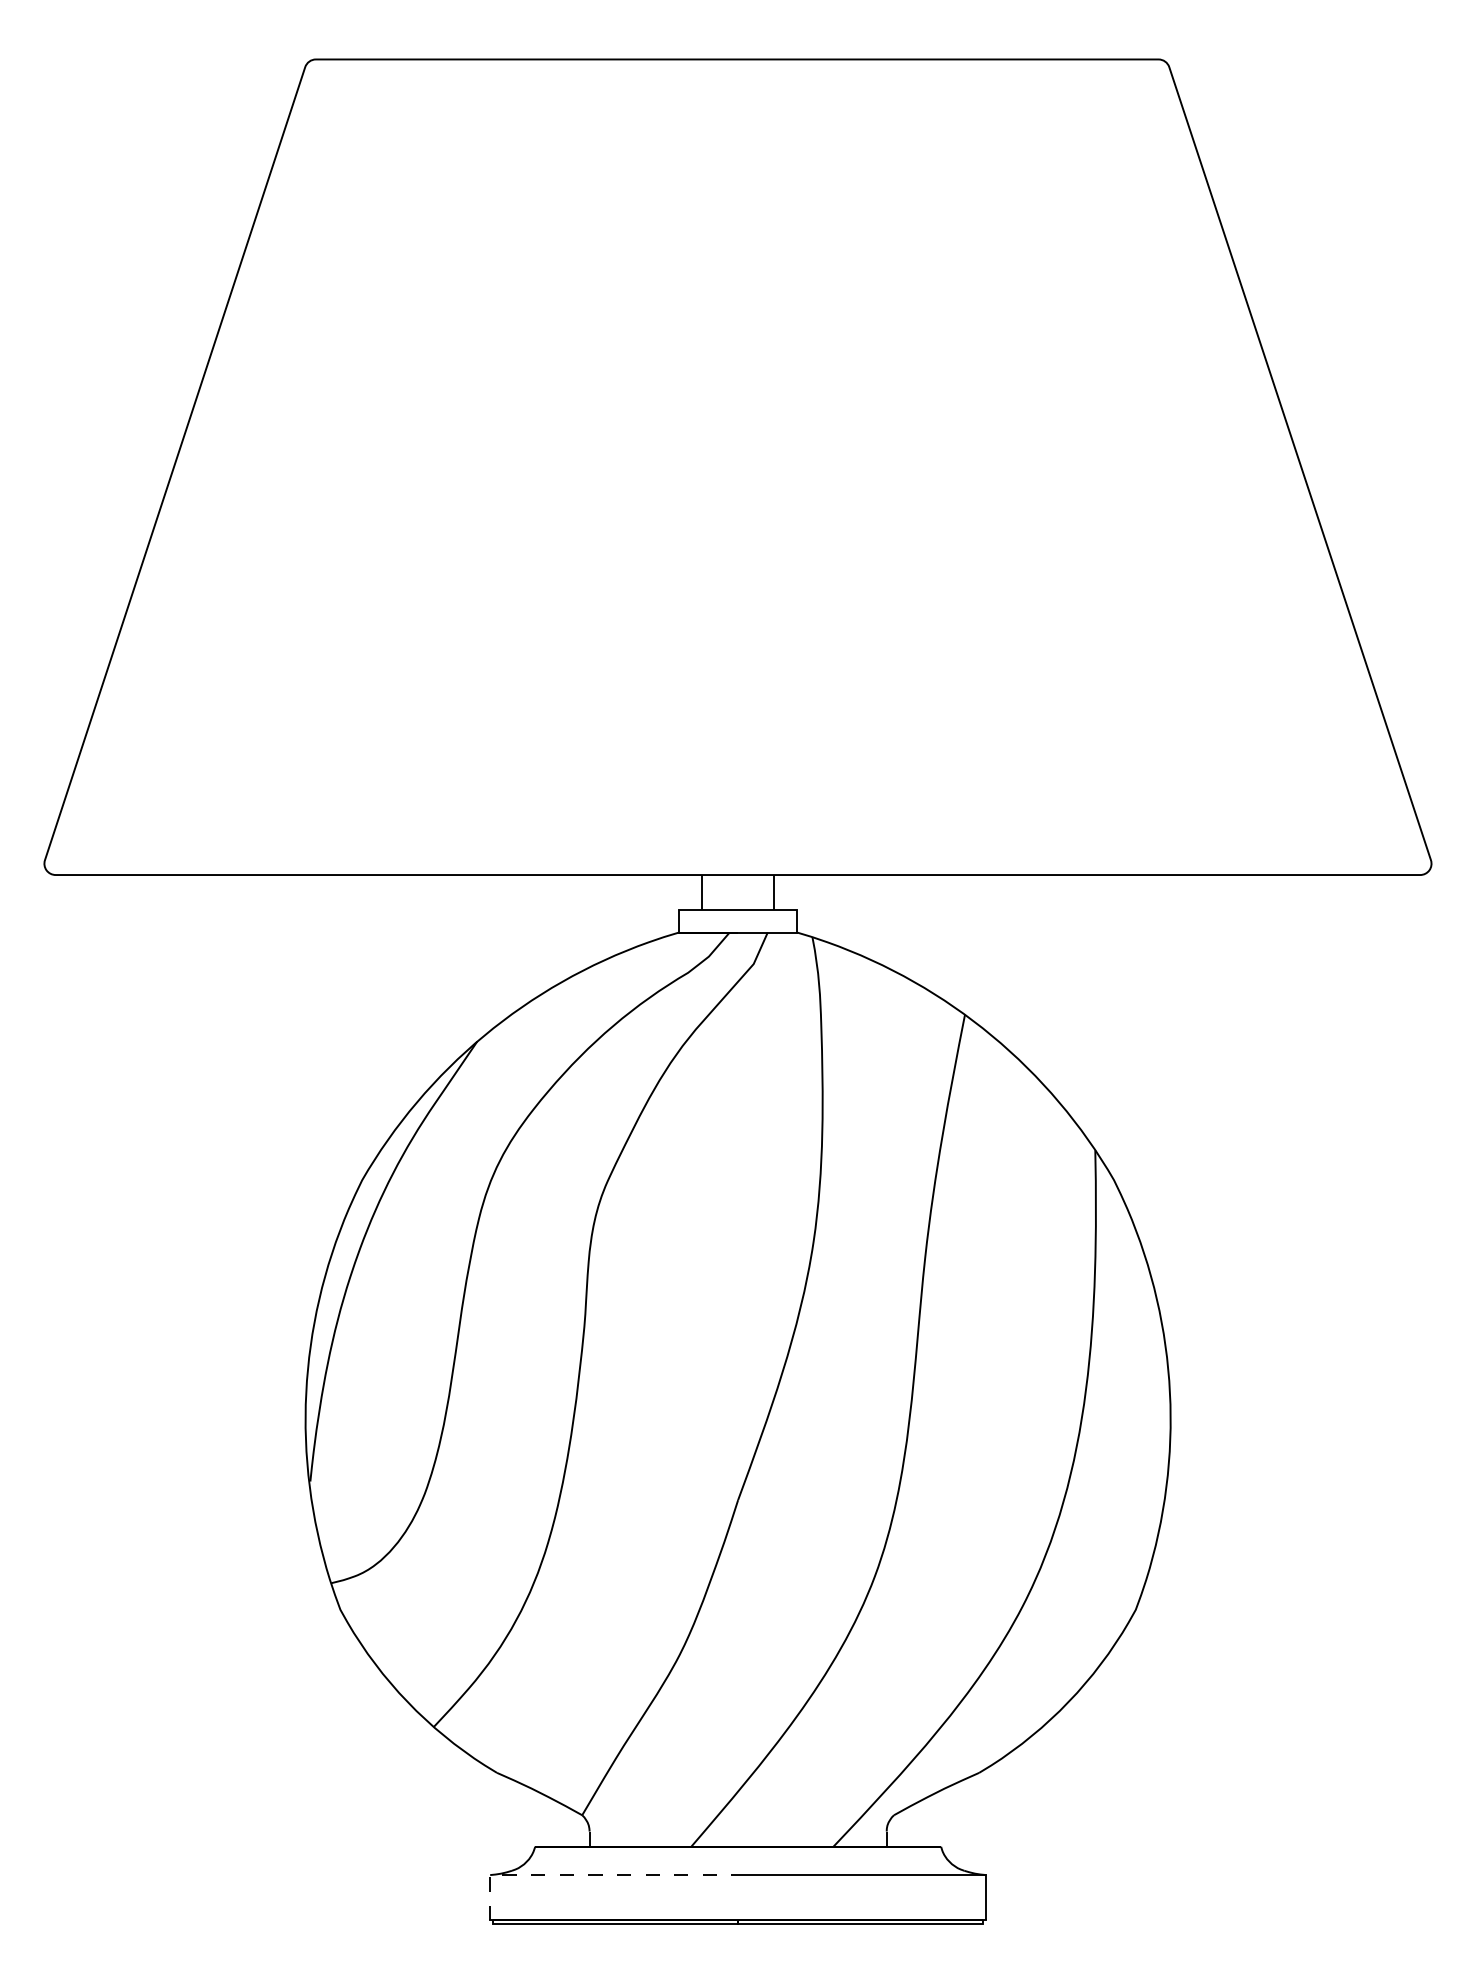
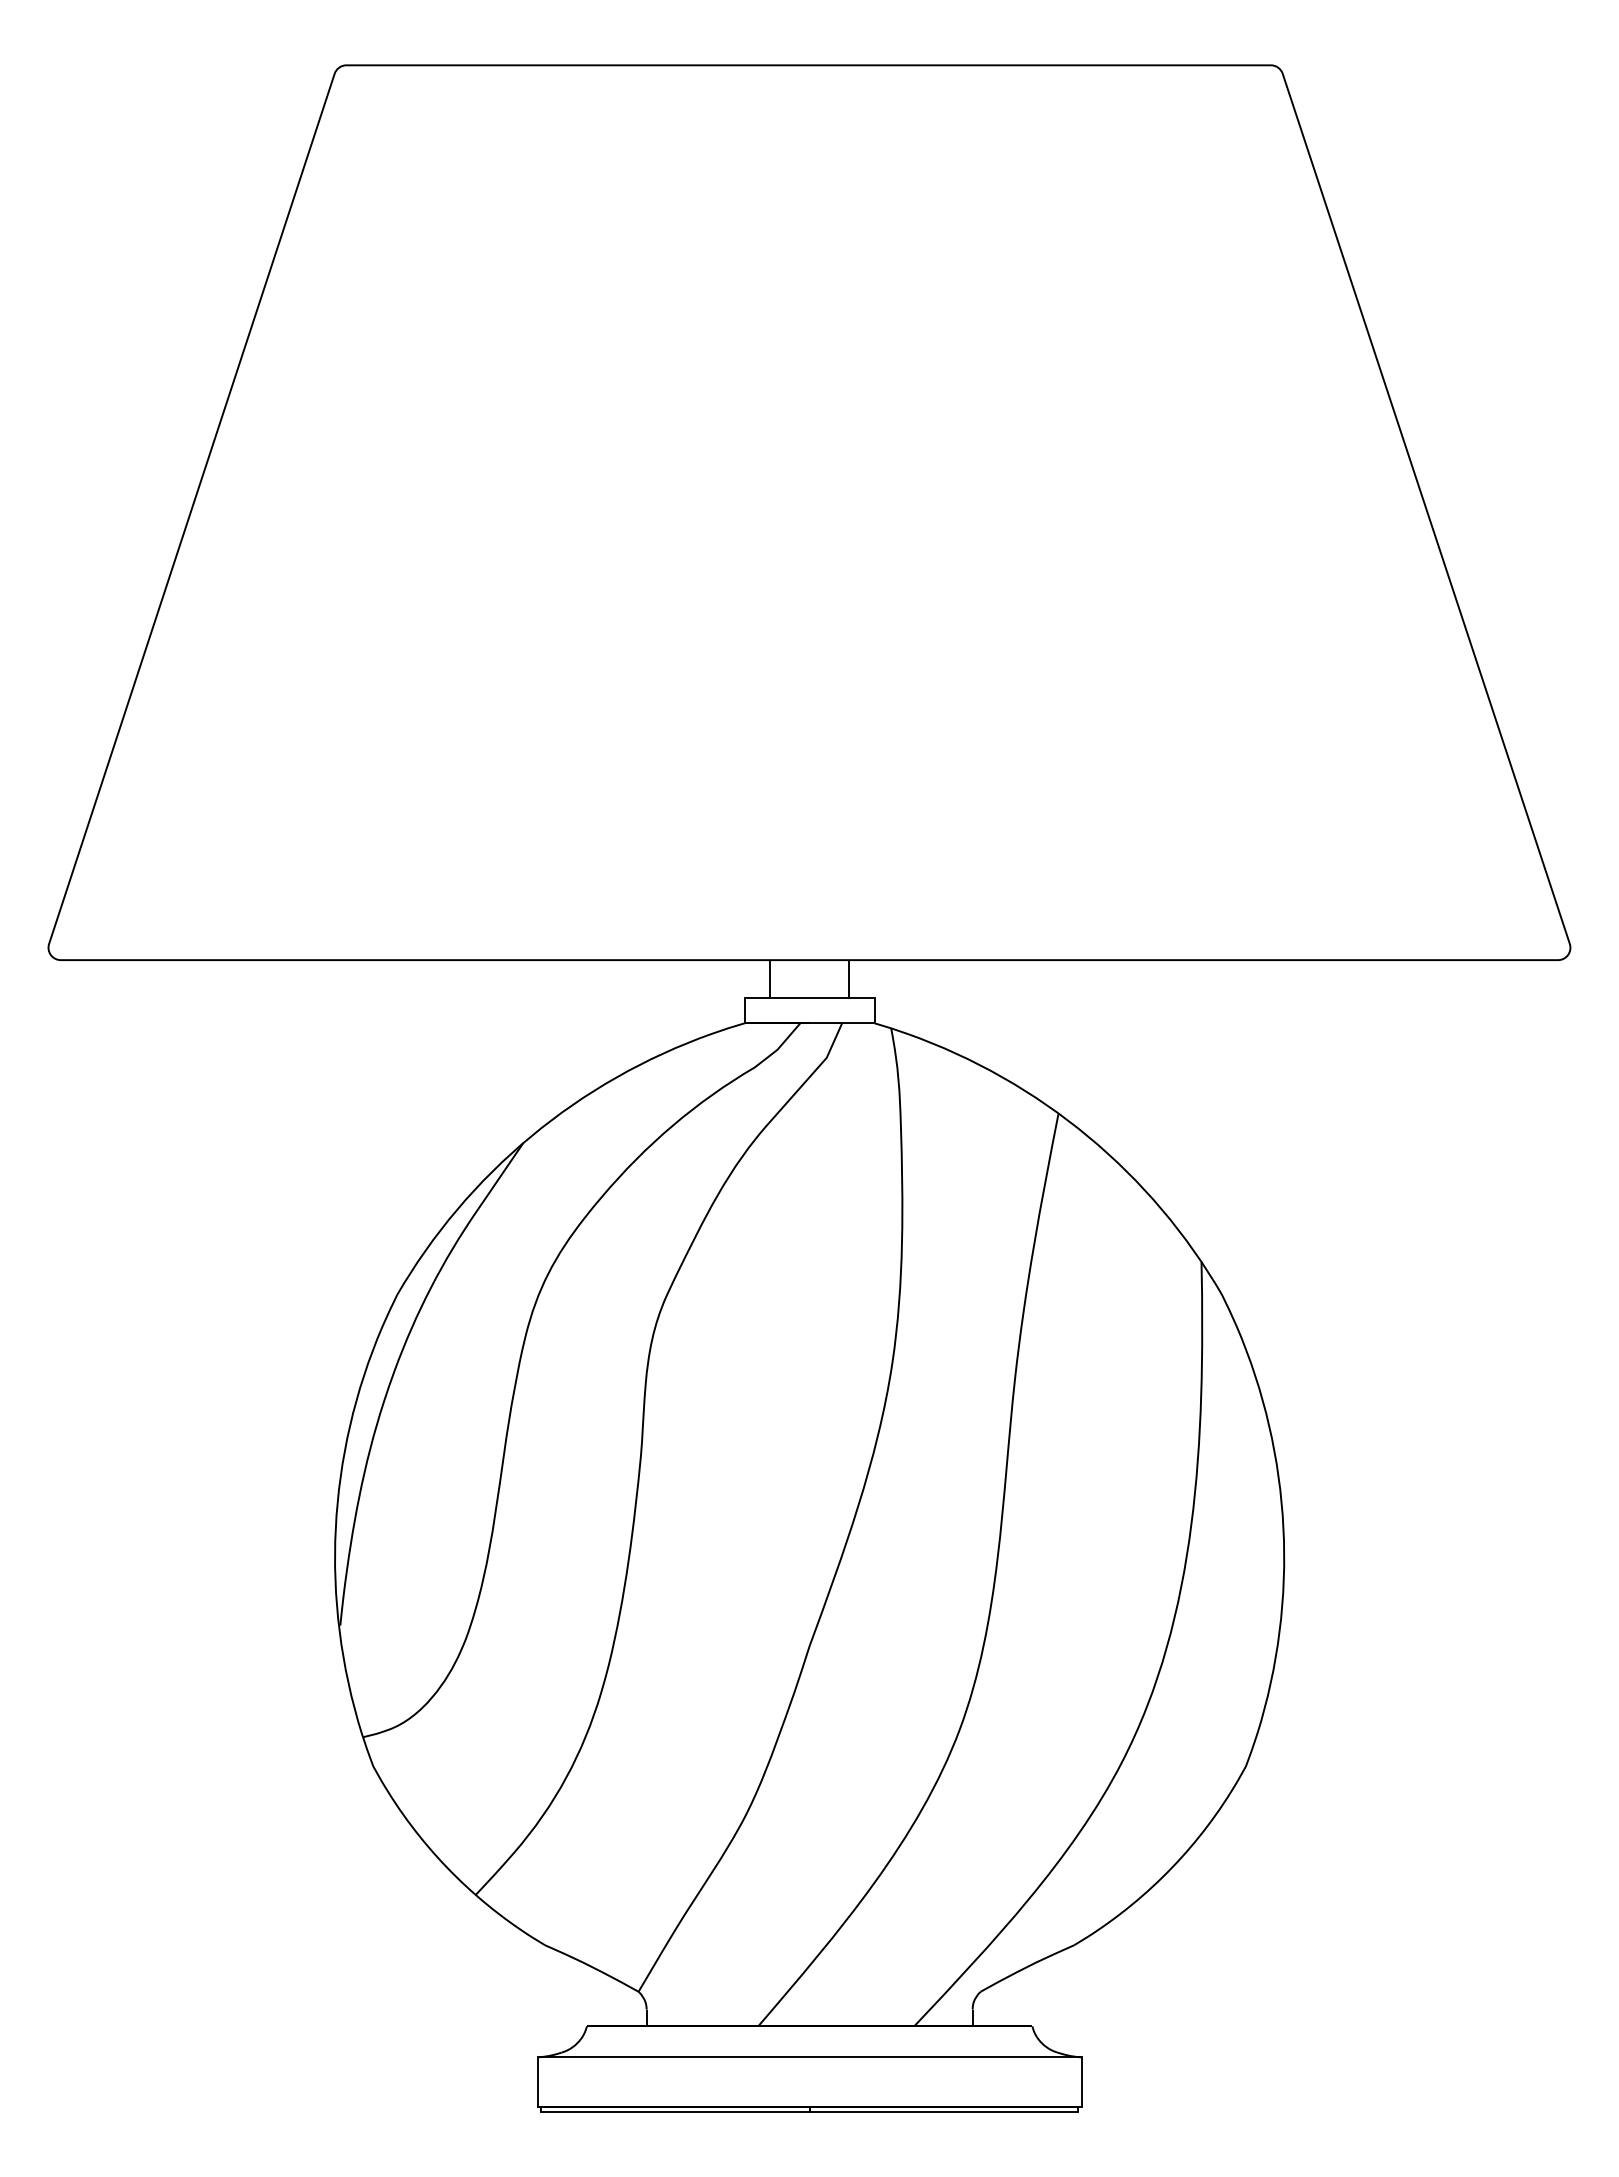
line: (591, 1875) -> (648, 2057), dashed -> solid

